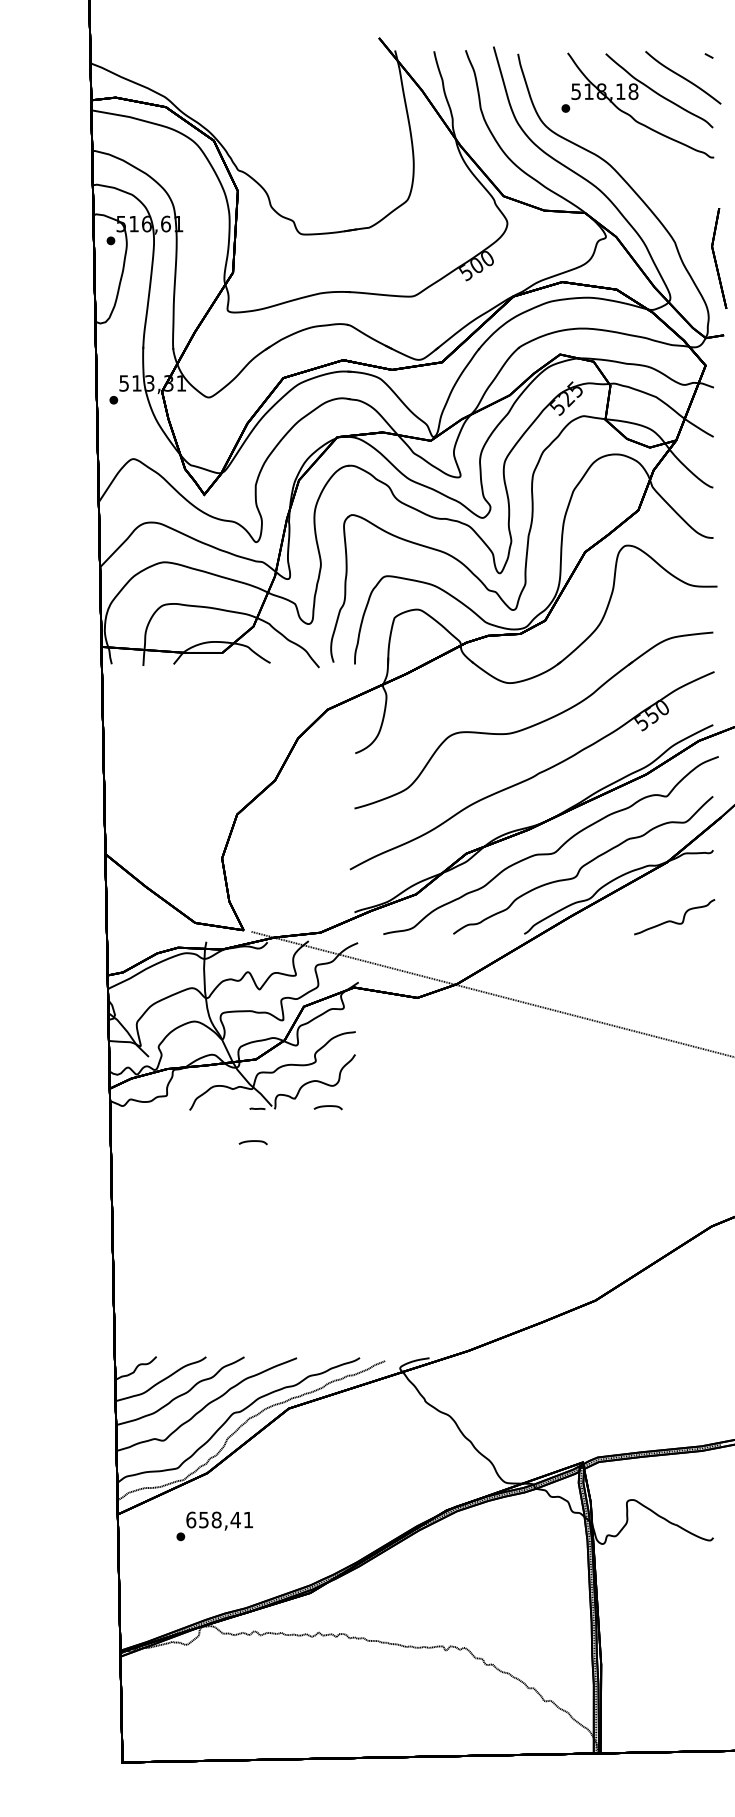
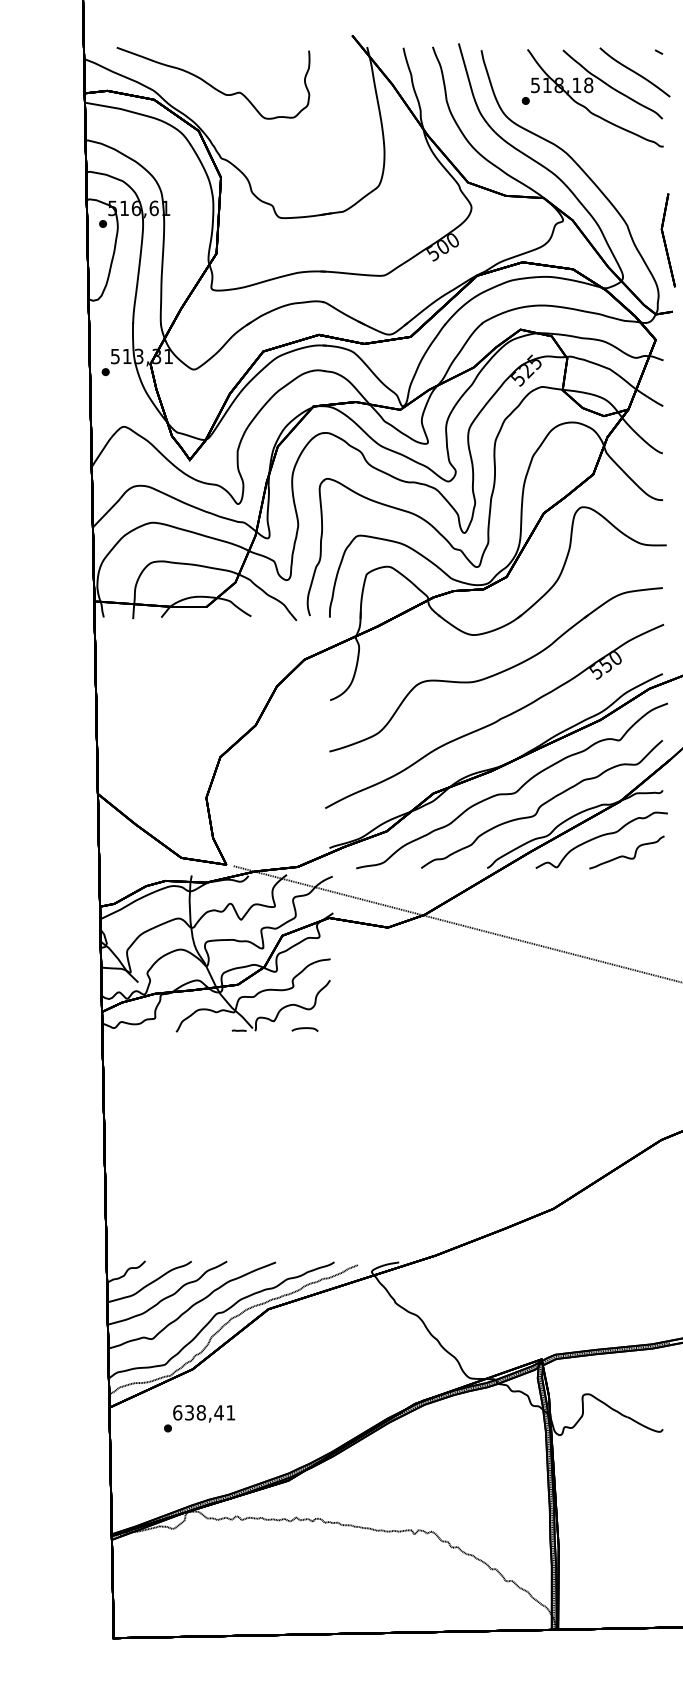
part: (229, 89) -> (213, 83), added
part: (647, 903) -> (601, 839), added
part: (252, 1142) -> (234, 1061), removed
text: (203, 1519) -> (189, 1412), 658,41 -> 638,41

